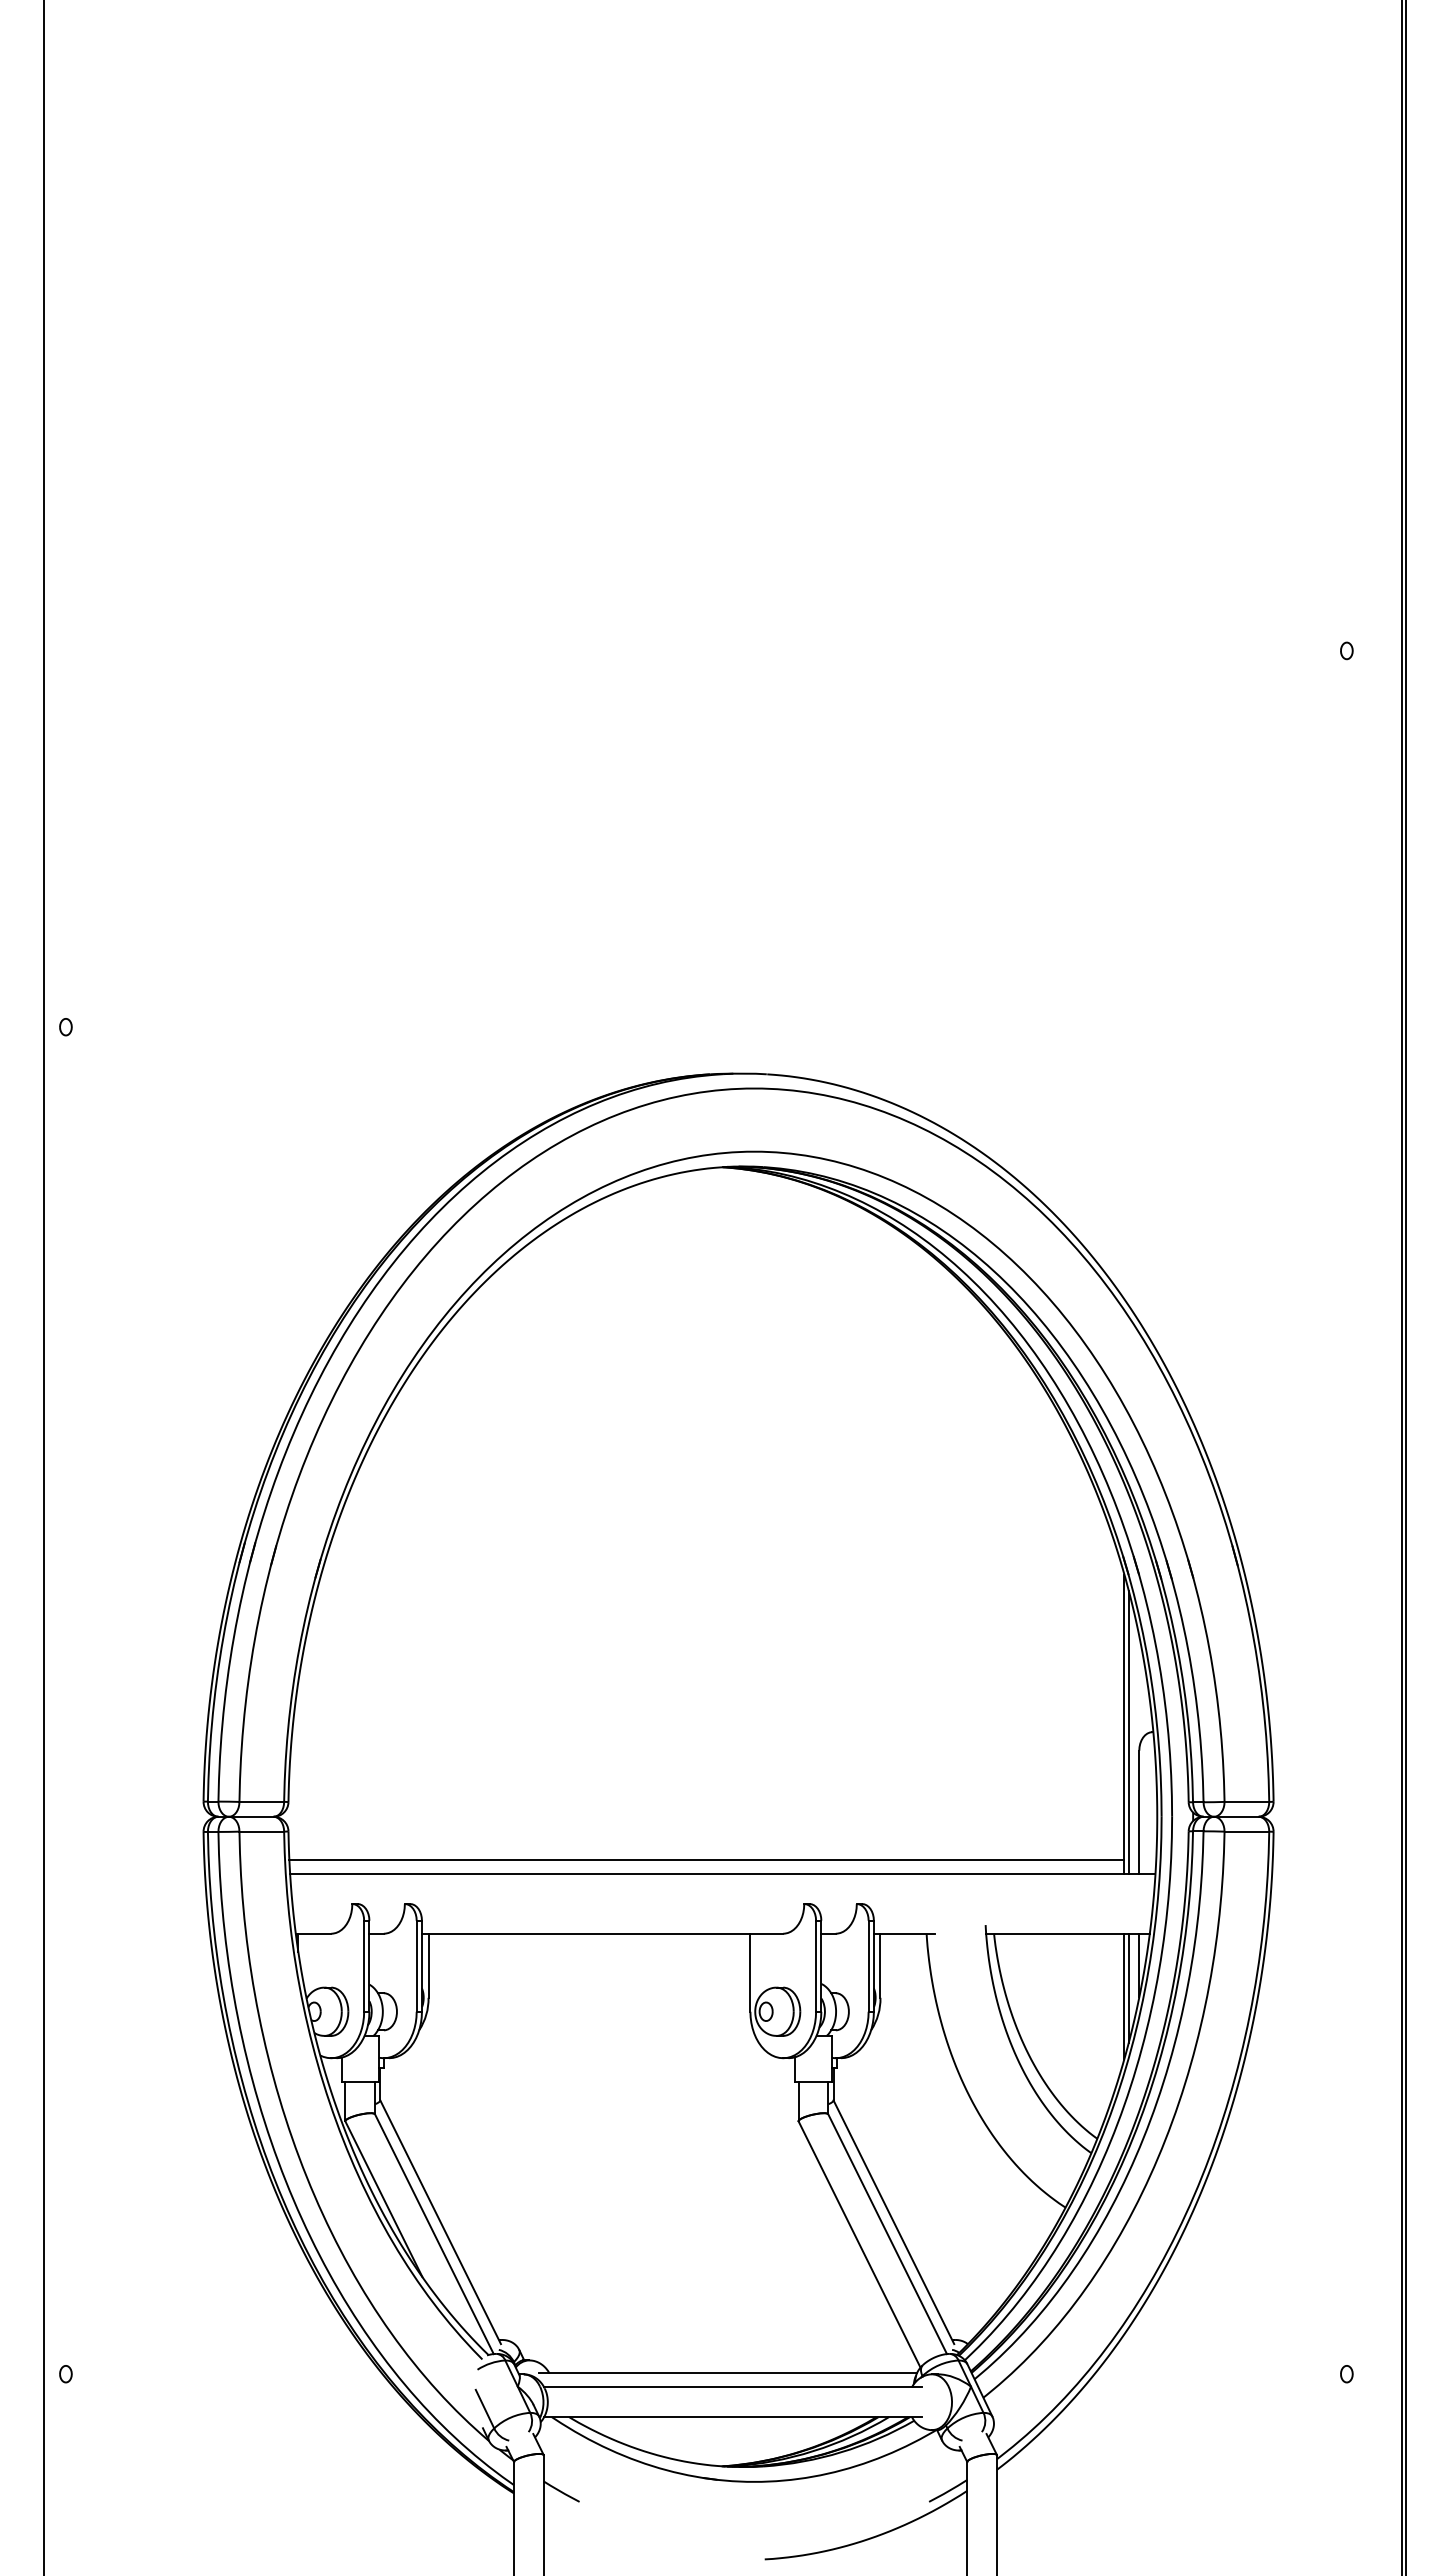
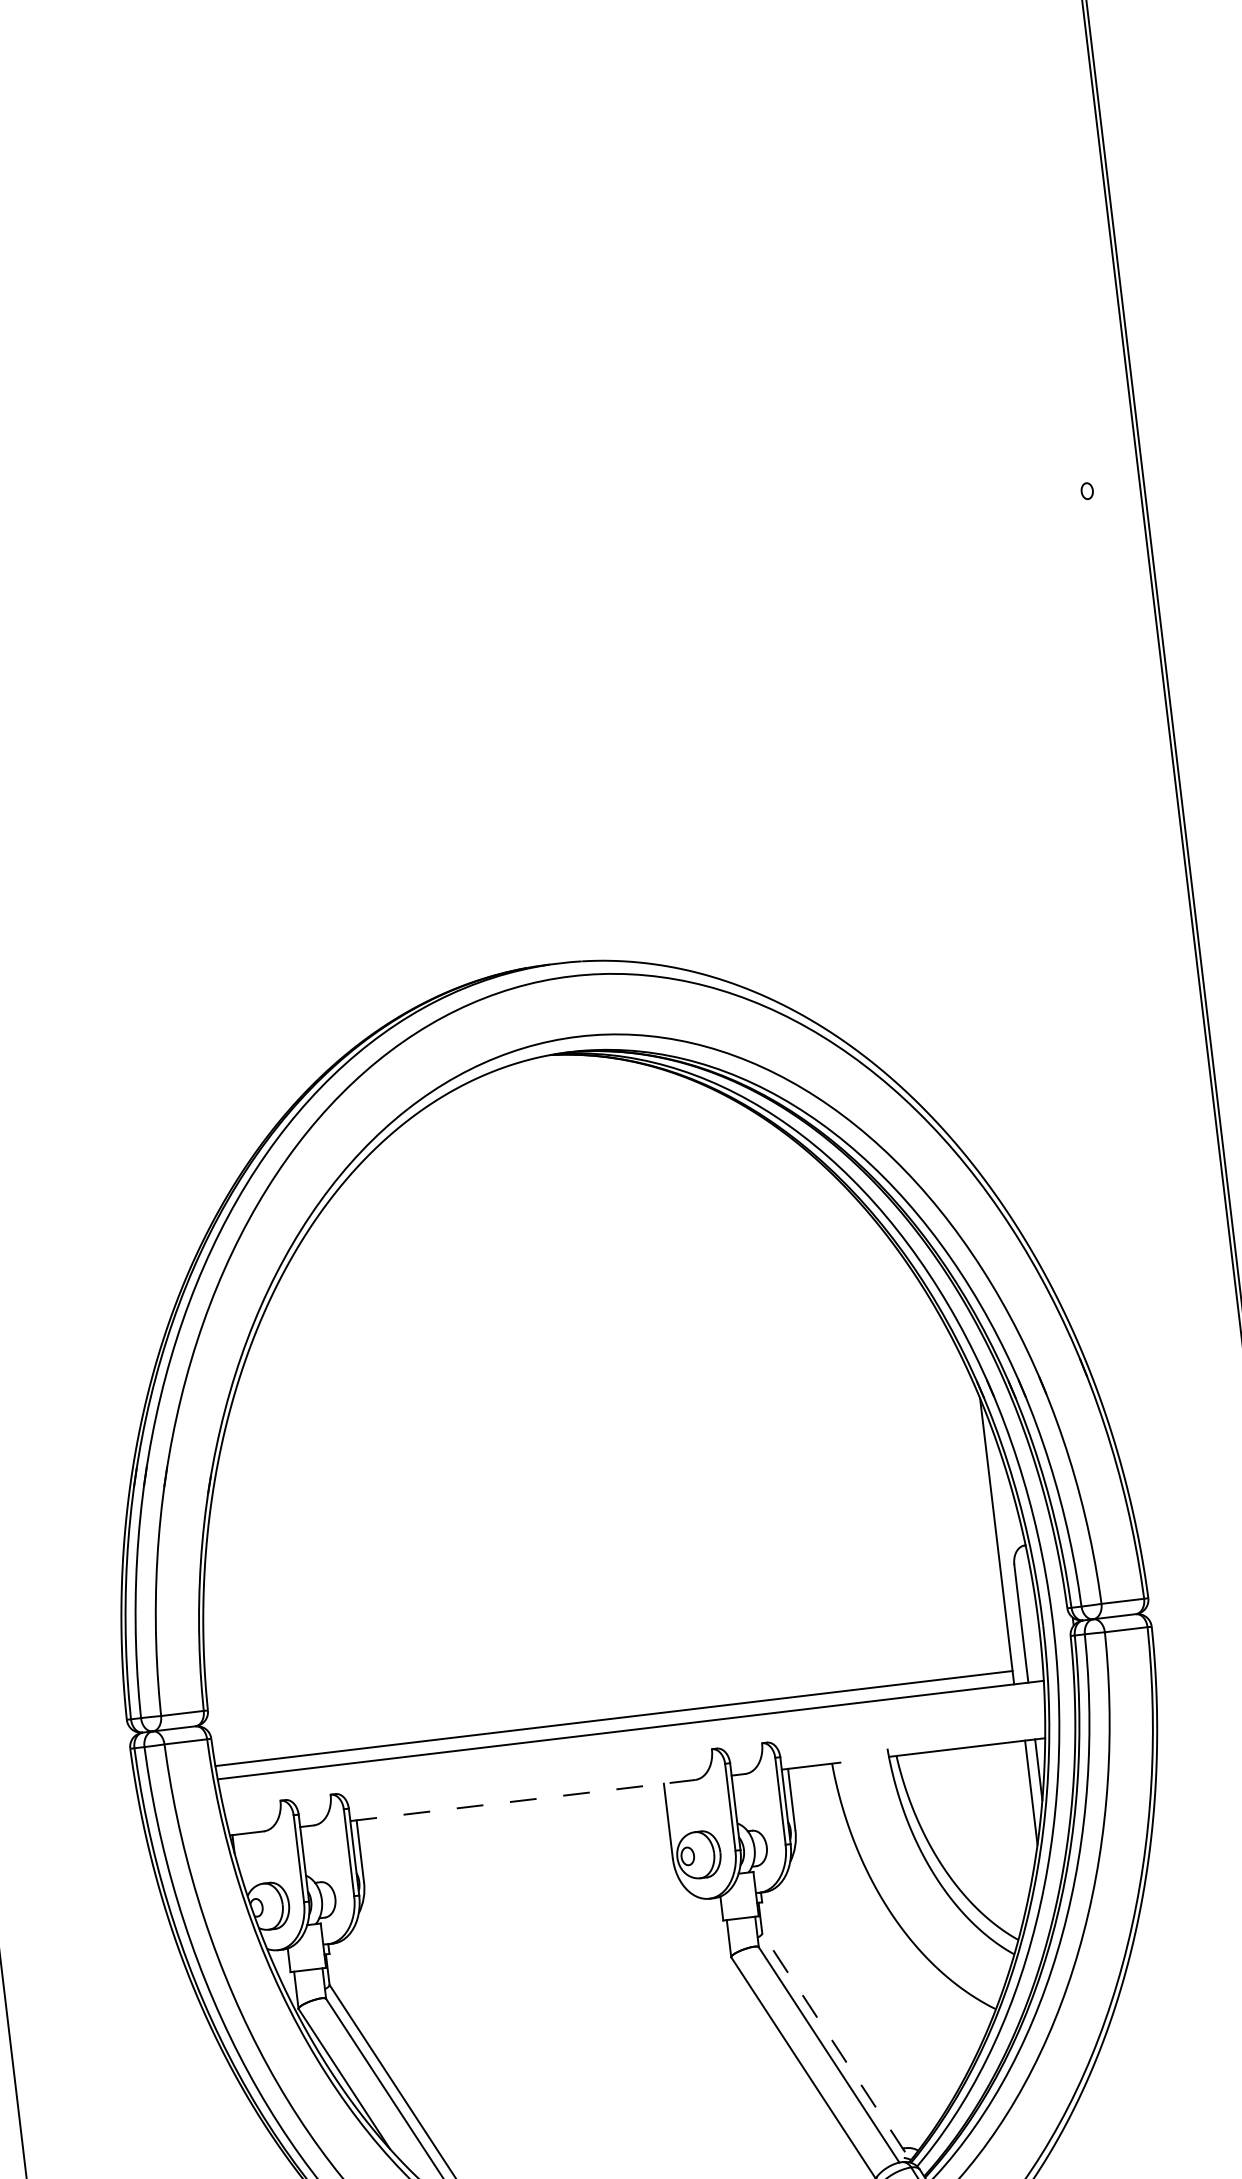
line: (1128, 1732) -> (1001, 1548), removed
line: (602, 1933) -> (522, 1800), solid -> dashed
line: (1124, 1995) -> (1028, 1800), removed
line: (893, 2222) -> (833, 2043), solid -> dashed

